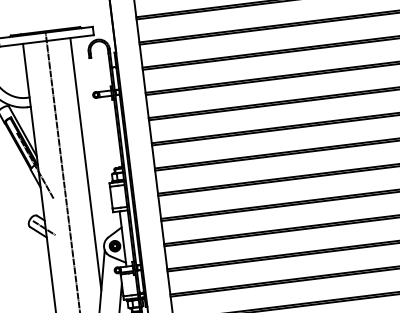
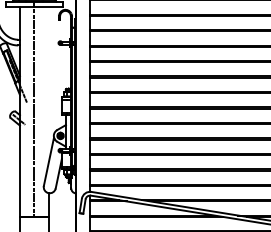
line: (86, 162) -> (49, 83), removed

